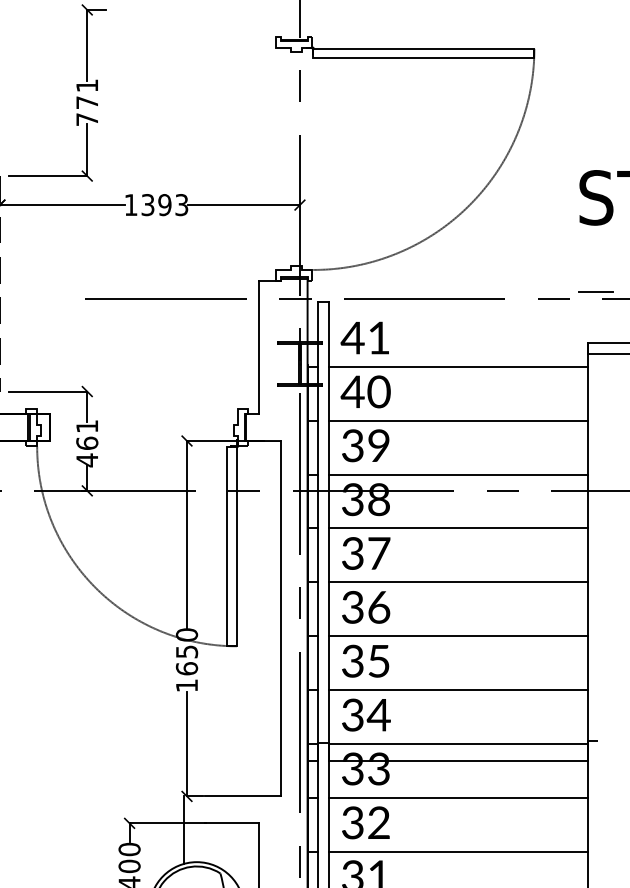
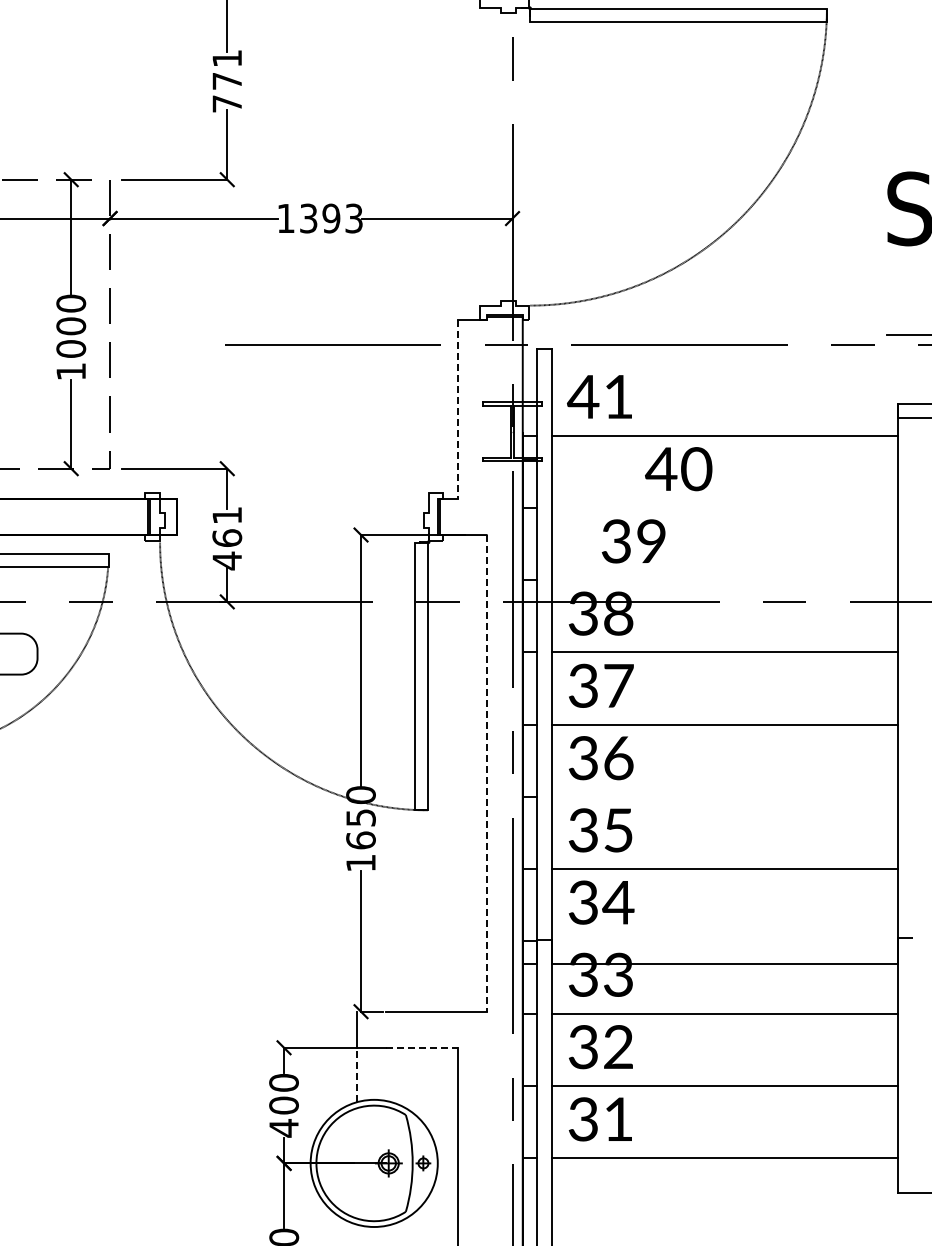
line: (258, 348) -> (457, 410), solid -> dashed
text: (365, 392) -> (678, 469), moved
line: (458, 420) -> (724, 507), removed
text: (365, 445) -> (633, 541), moved
line: (458, 474) -> (724, 580), removed
line: (280, 618) -> (486, 773), solid -> dashed
line: (458, 635) -> (724, 796), removed
line: (458, 744) -> (724, 941), removed
line: (232, 823) -> (422, 1047), solid -> dashed
line: (183, 843) -> (356, 1074), solid -> dashed

